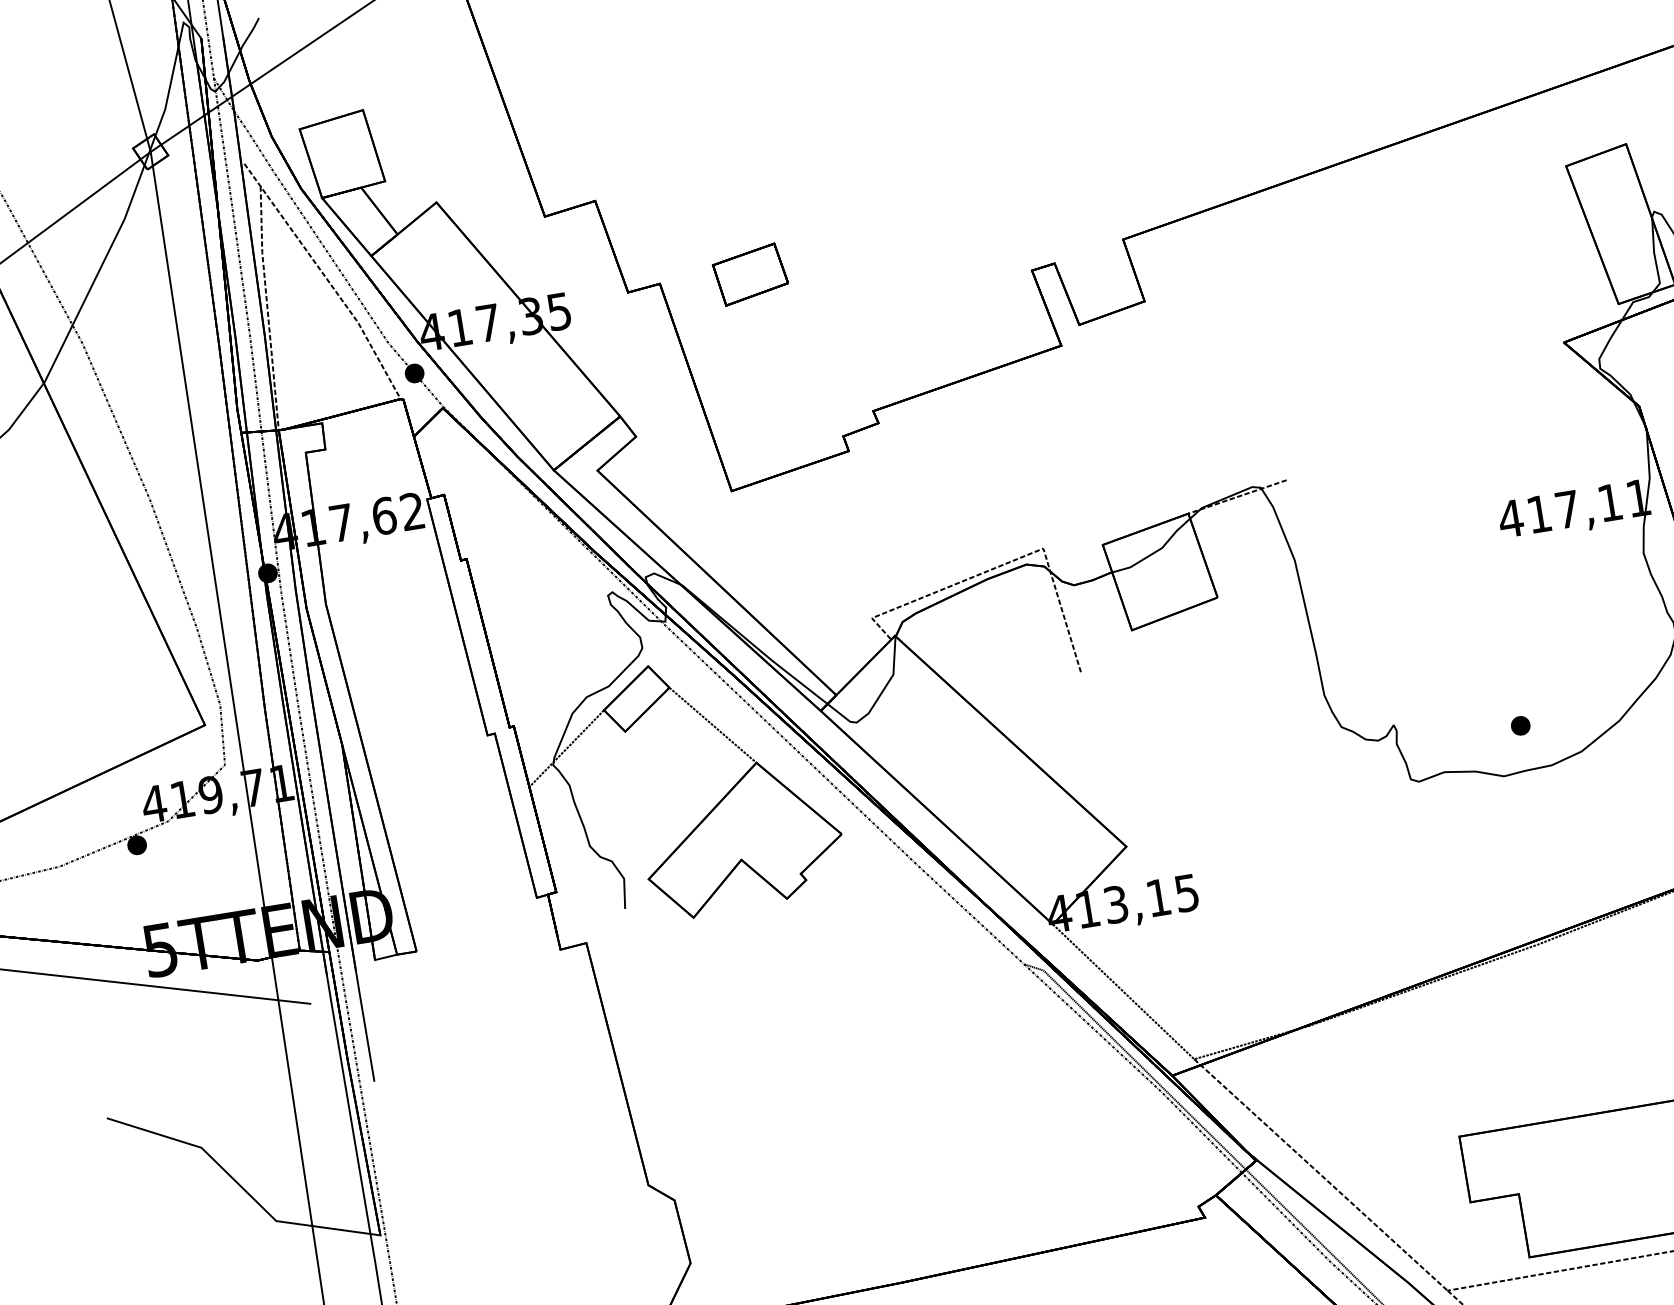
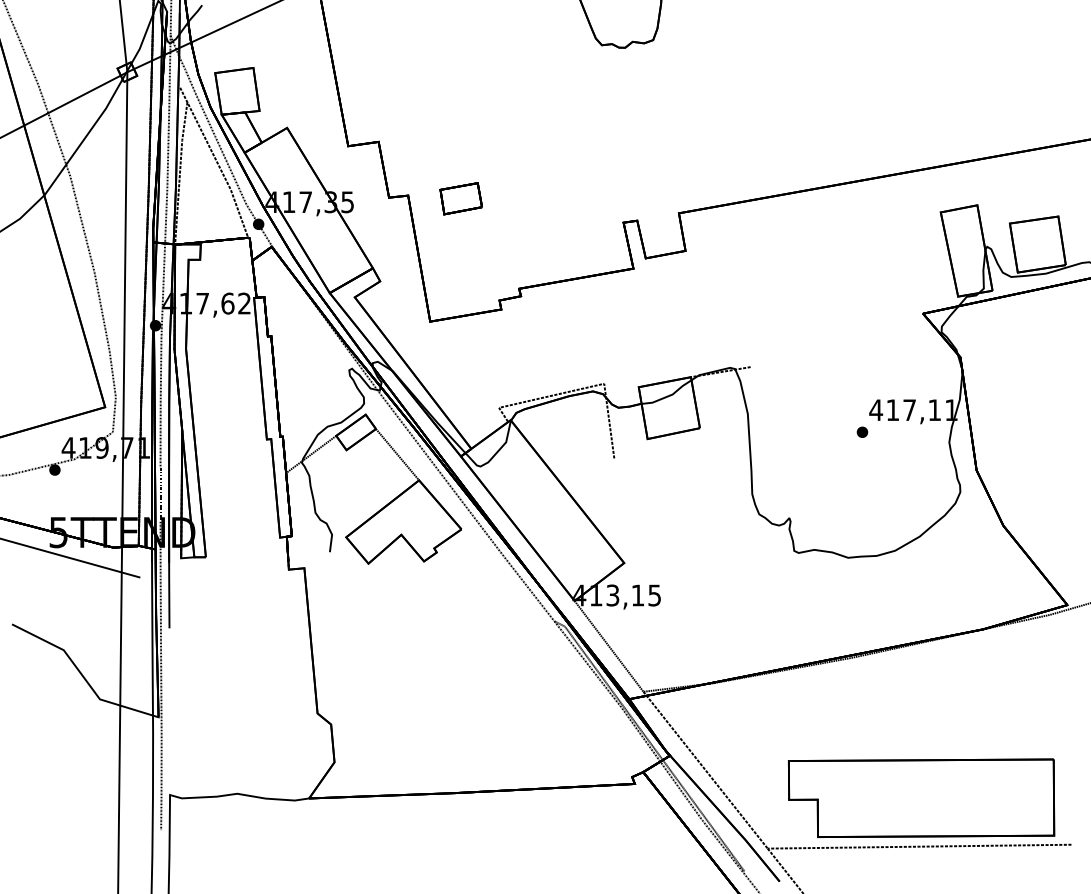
part: (1520, 724) -> (862, 431), moved

